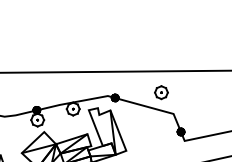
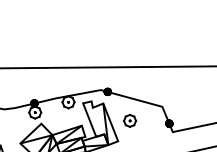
part: (161, 92) -> (130, 120), moved

